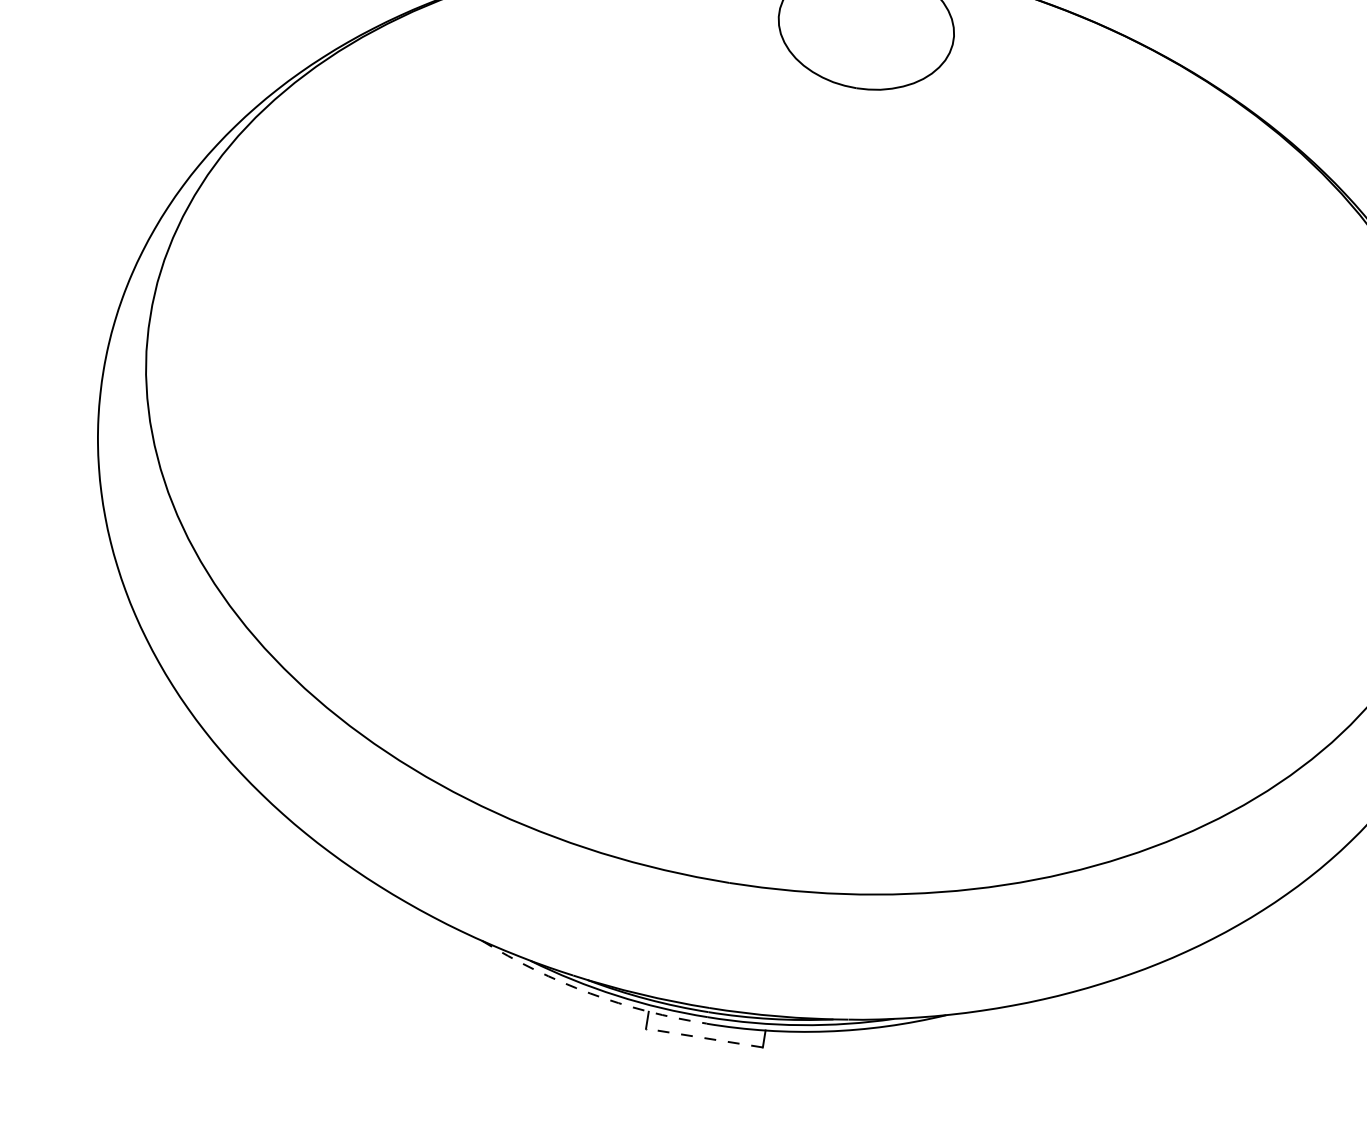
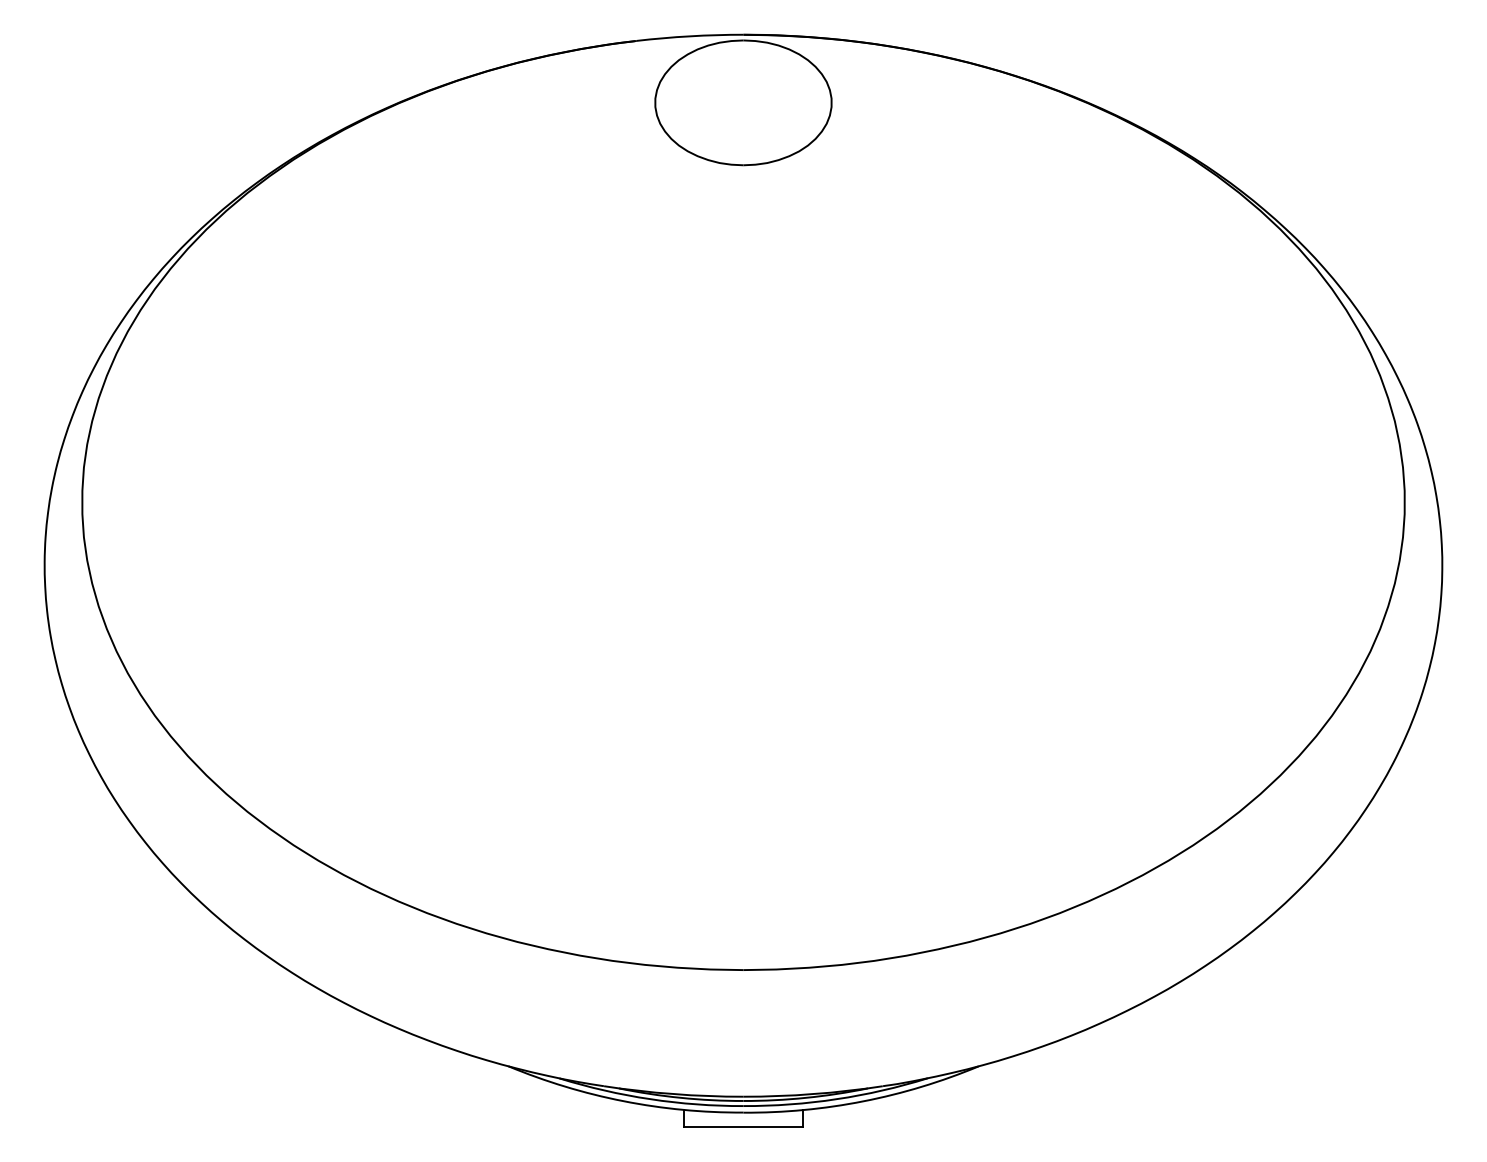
arc: (590, 993) -> (623, 1101), dashed -> solid
line: (704, 1038) -> (743, 1127), dashed -> solid

